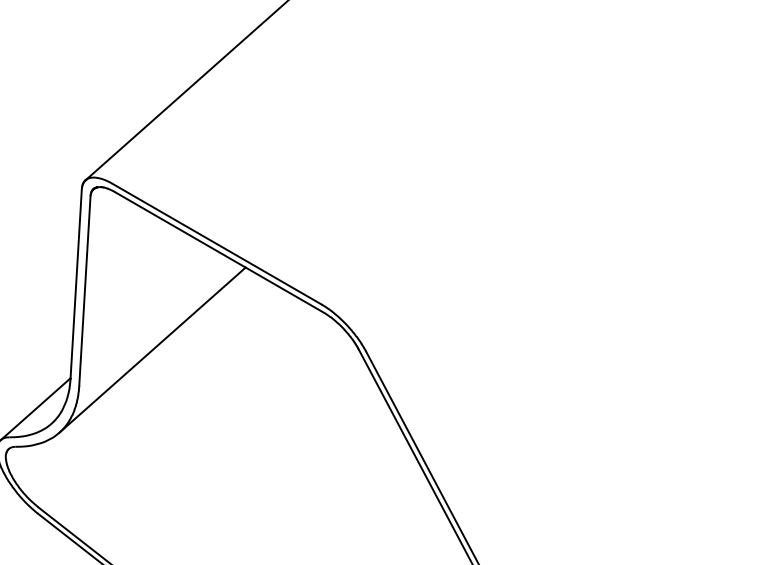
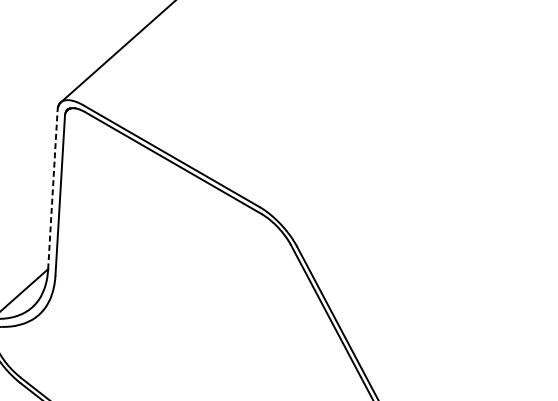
line: (76, 283) -> (53, 189), solid -> dashed
line: (152, 349) -> (117, 244), removed

